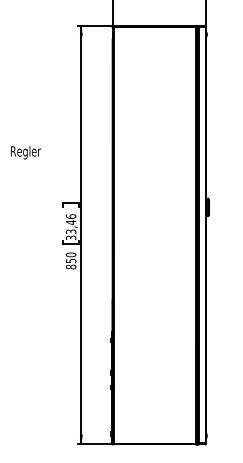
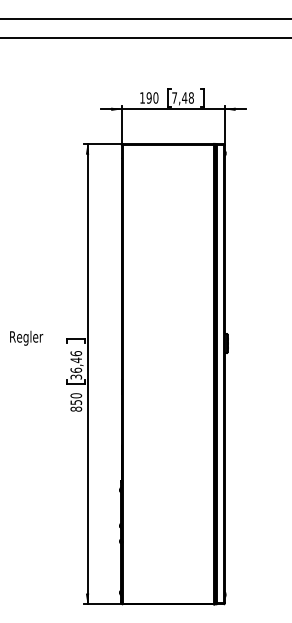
text: (25, 151) -> (26, 337), moved
text: (71, 230) -> (76, 369), 33,46 -> 36,46

